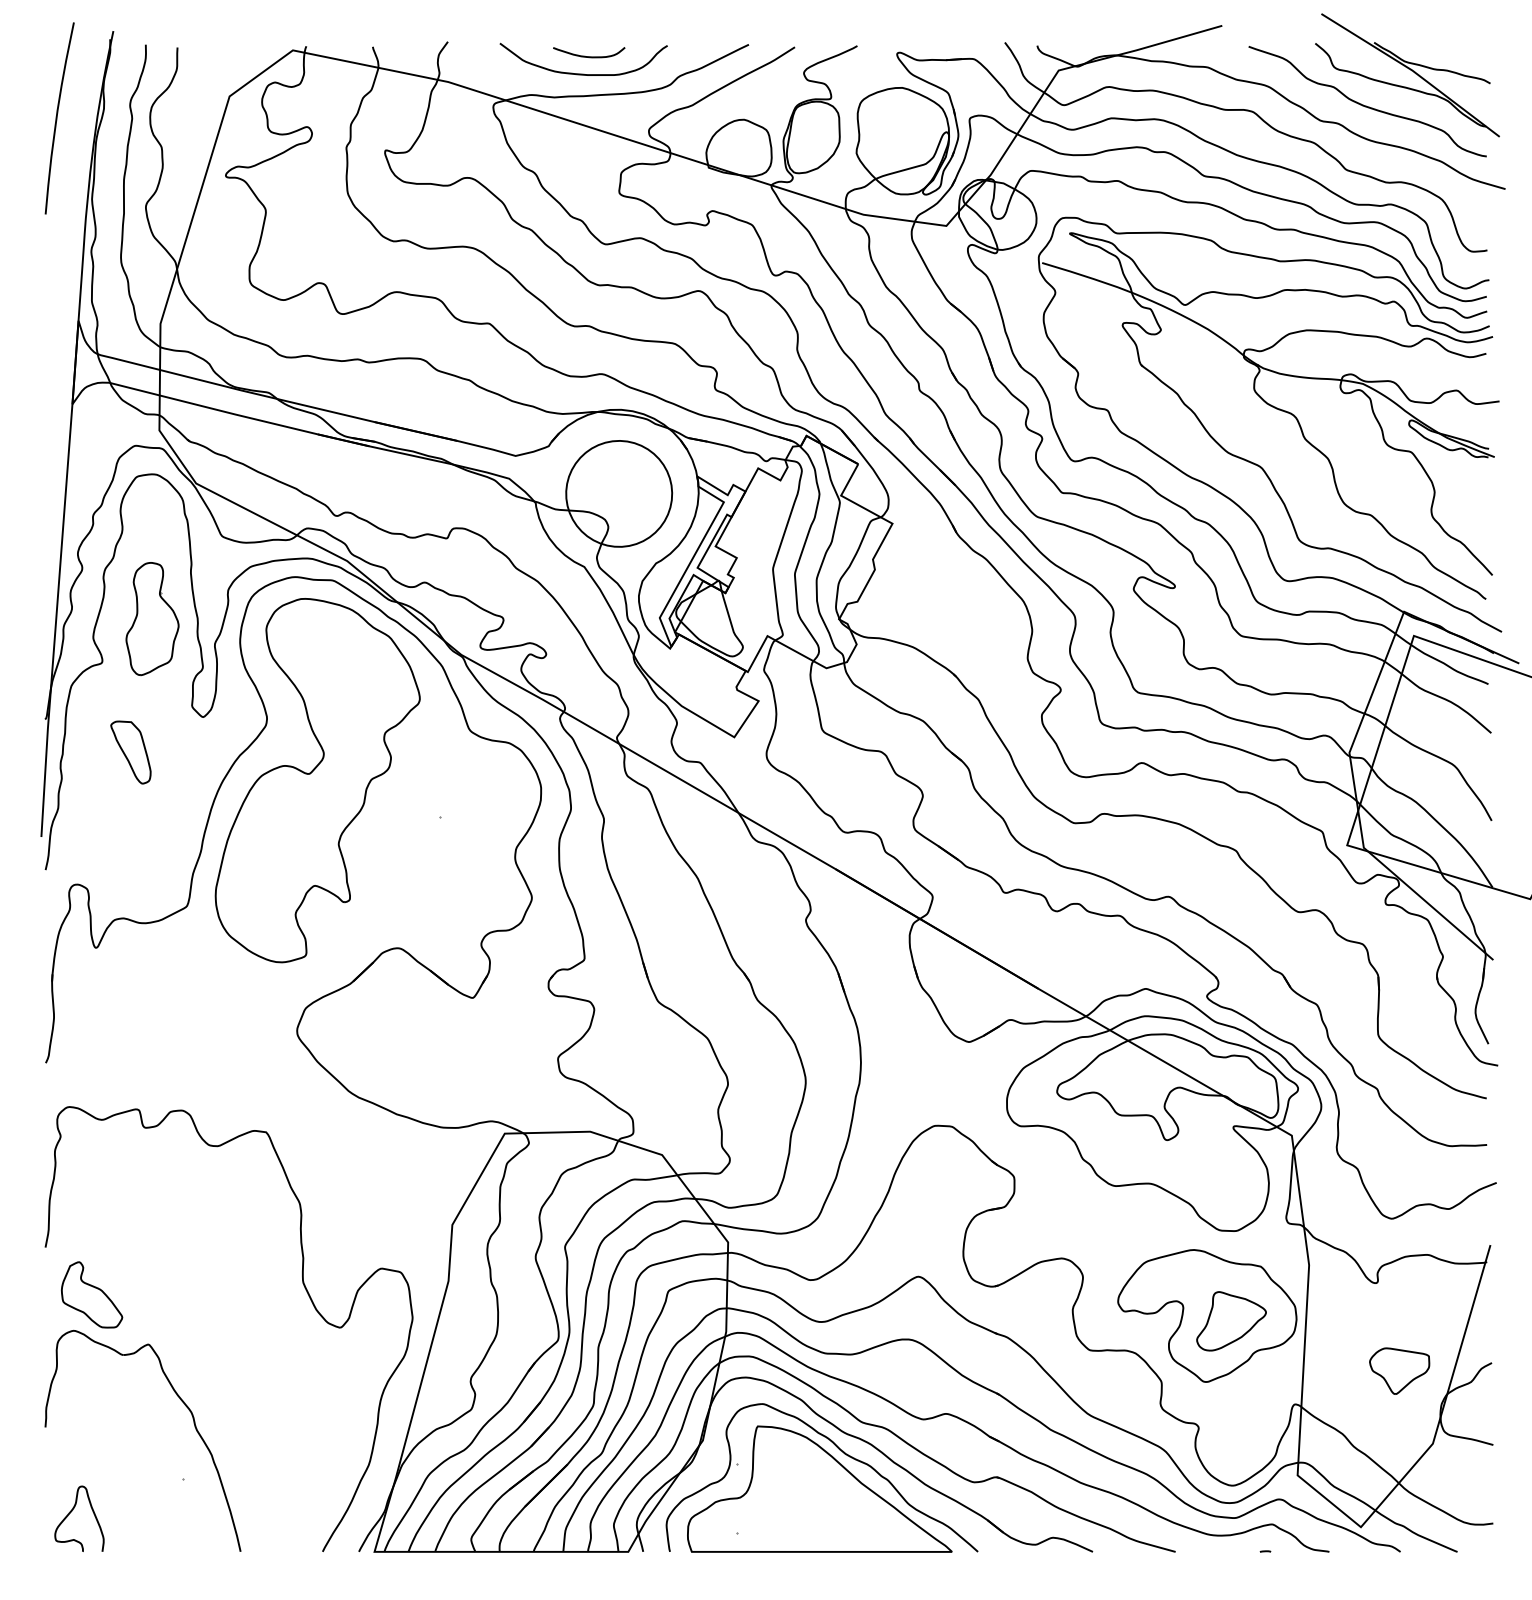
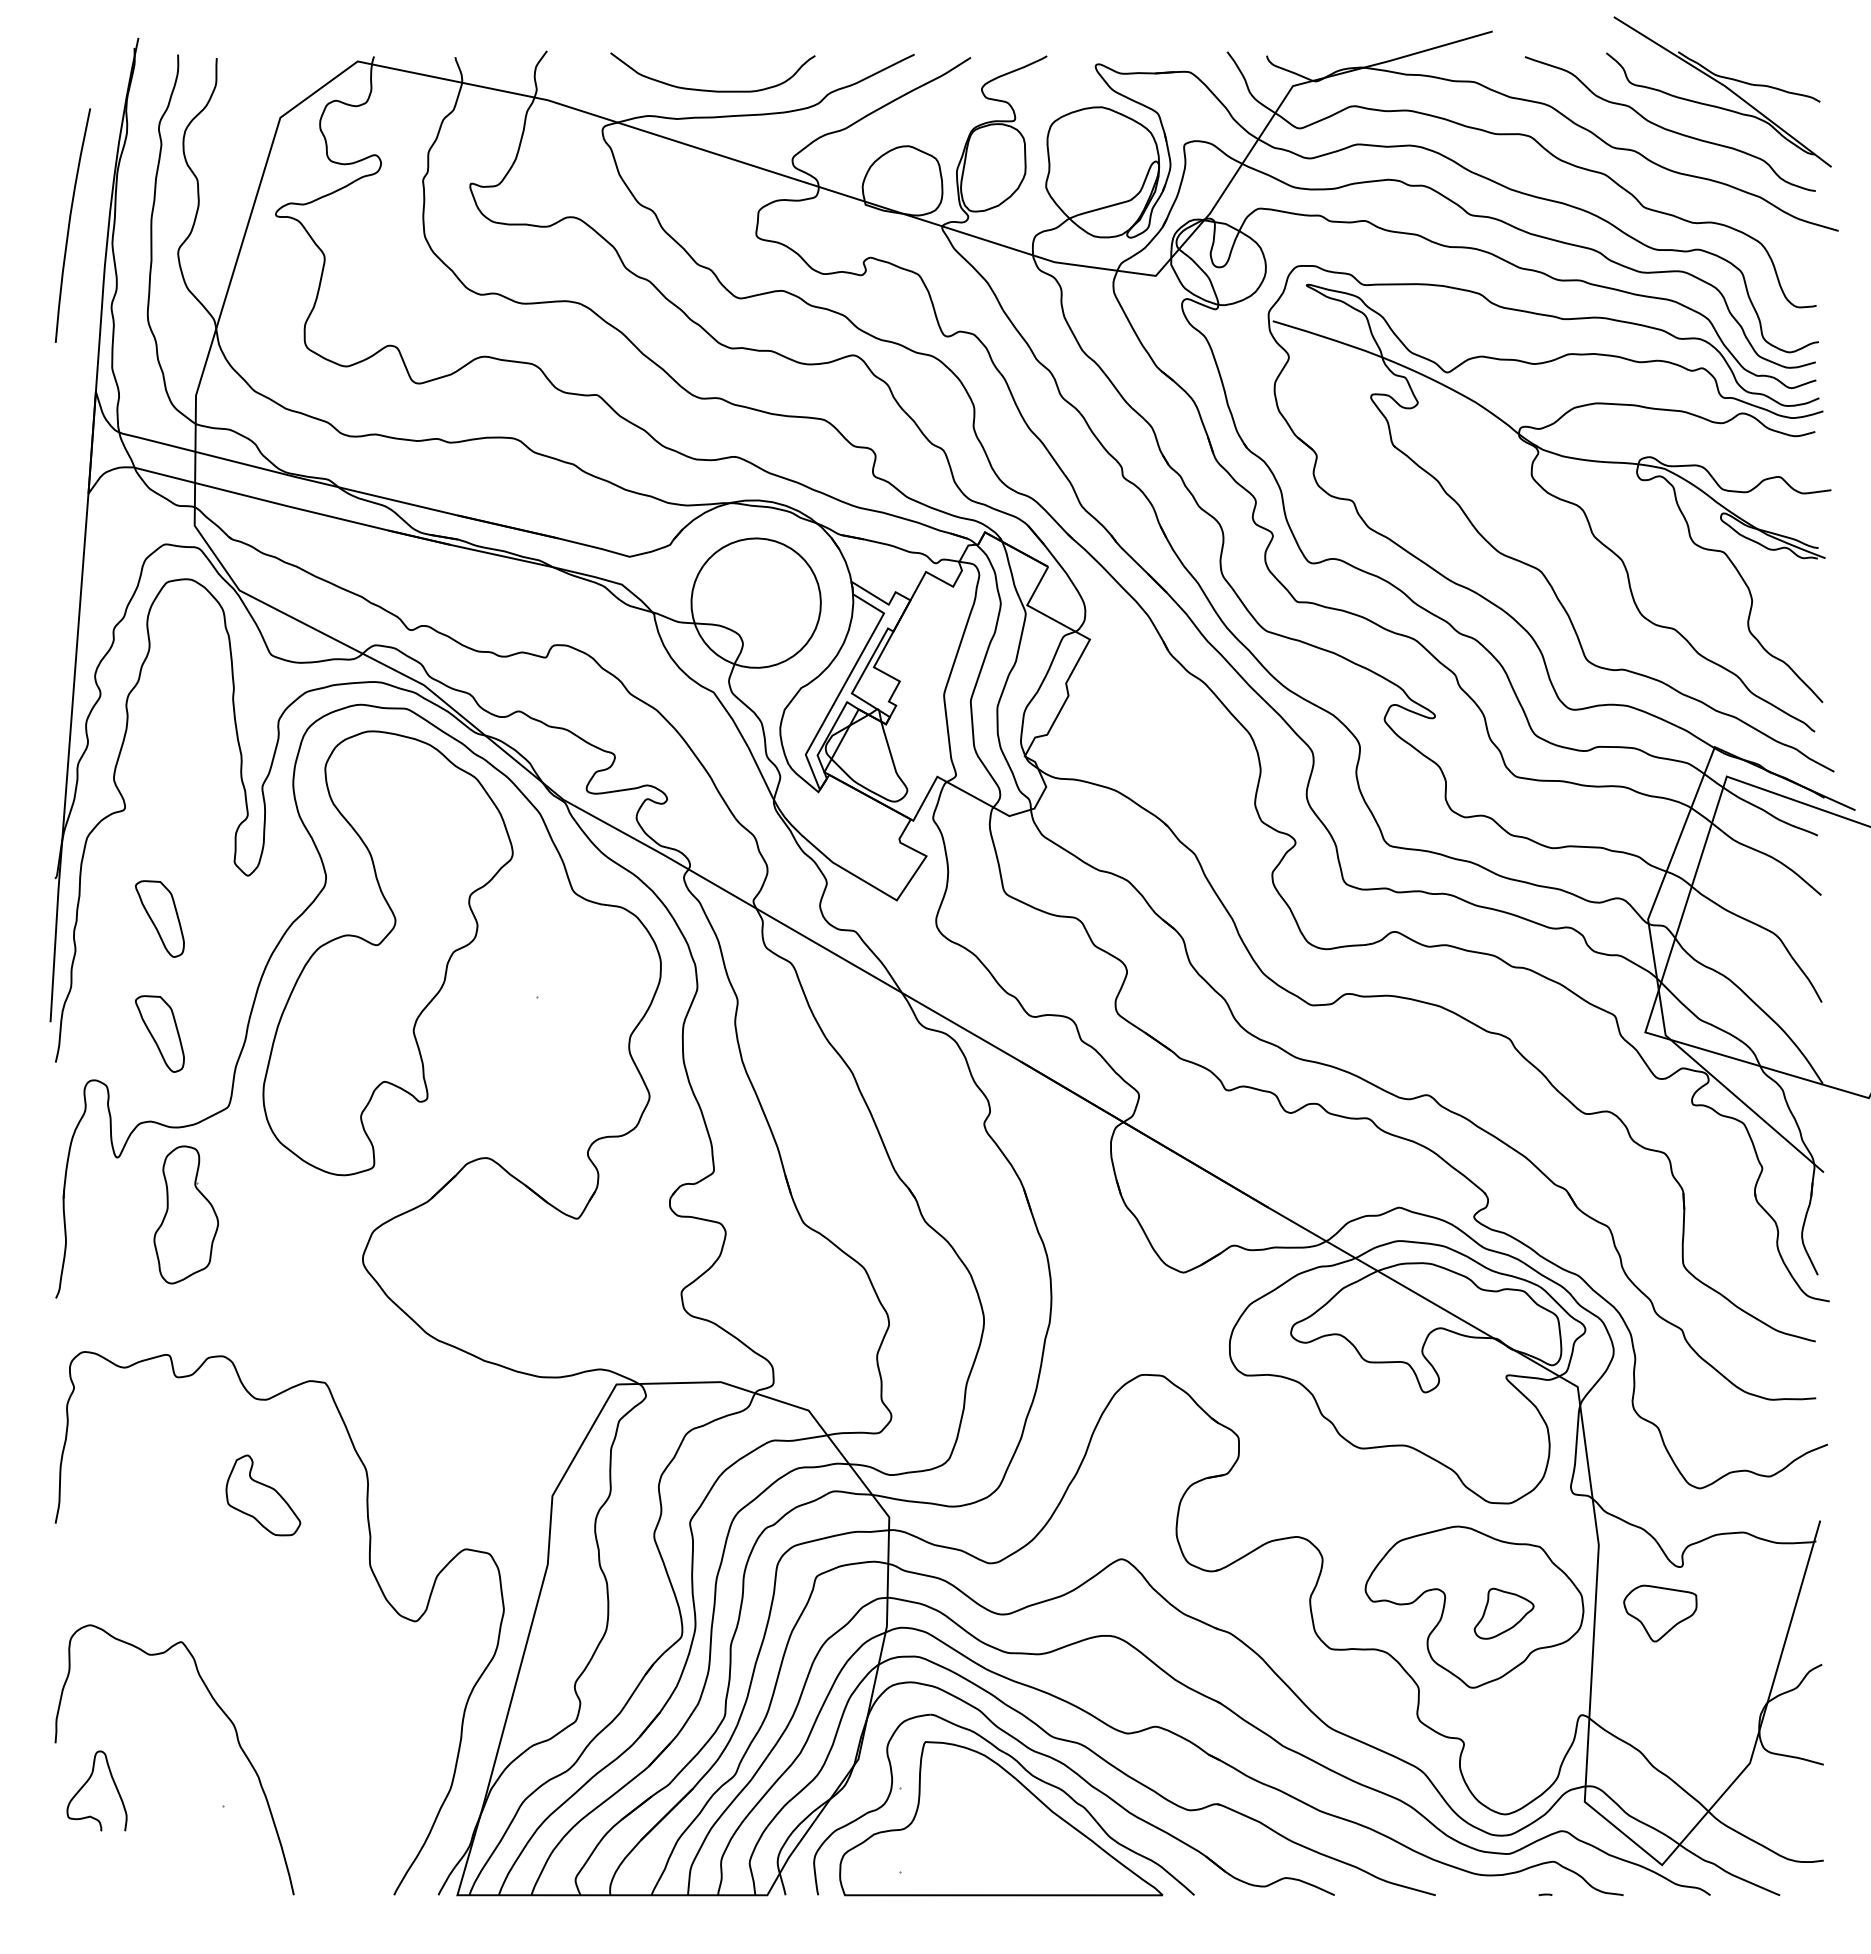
curve: (589, 56) -> (719, 68), removed
curve: (57, 117) -> (70, 224), moved
part: (152, 618) -> (186, 1214), moved
part: (130, 846) -> (159, 1033), added
part: (92, 1294) -> (263, 1495), moved
part: (1231, 1321) -> (1504, 1613), size x0.7
part: (1399, 1371) -> (1660, 1613), moved
curve: (72, 1511) -> (88, 1781), moved

